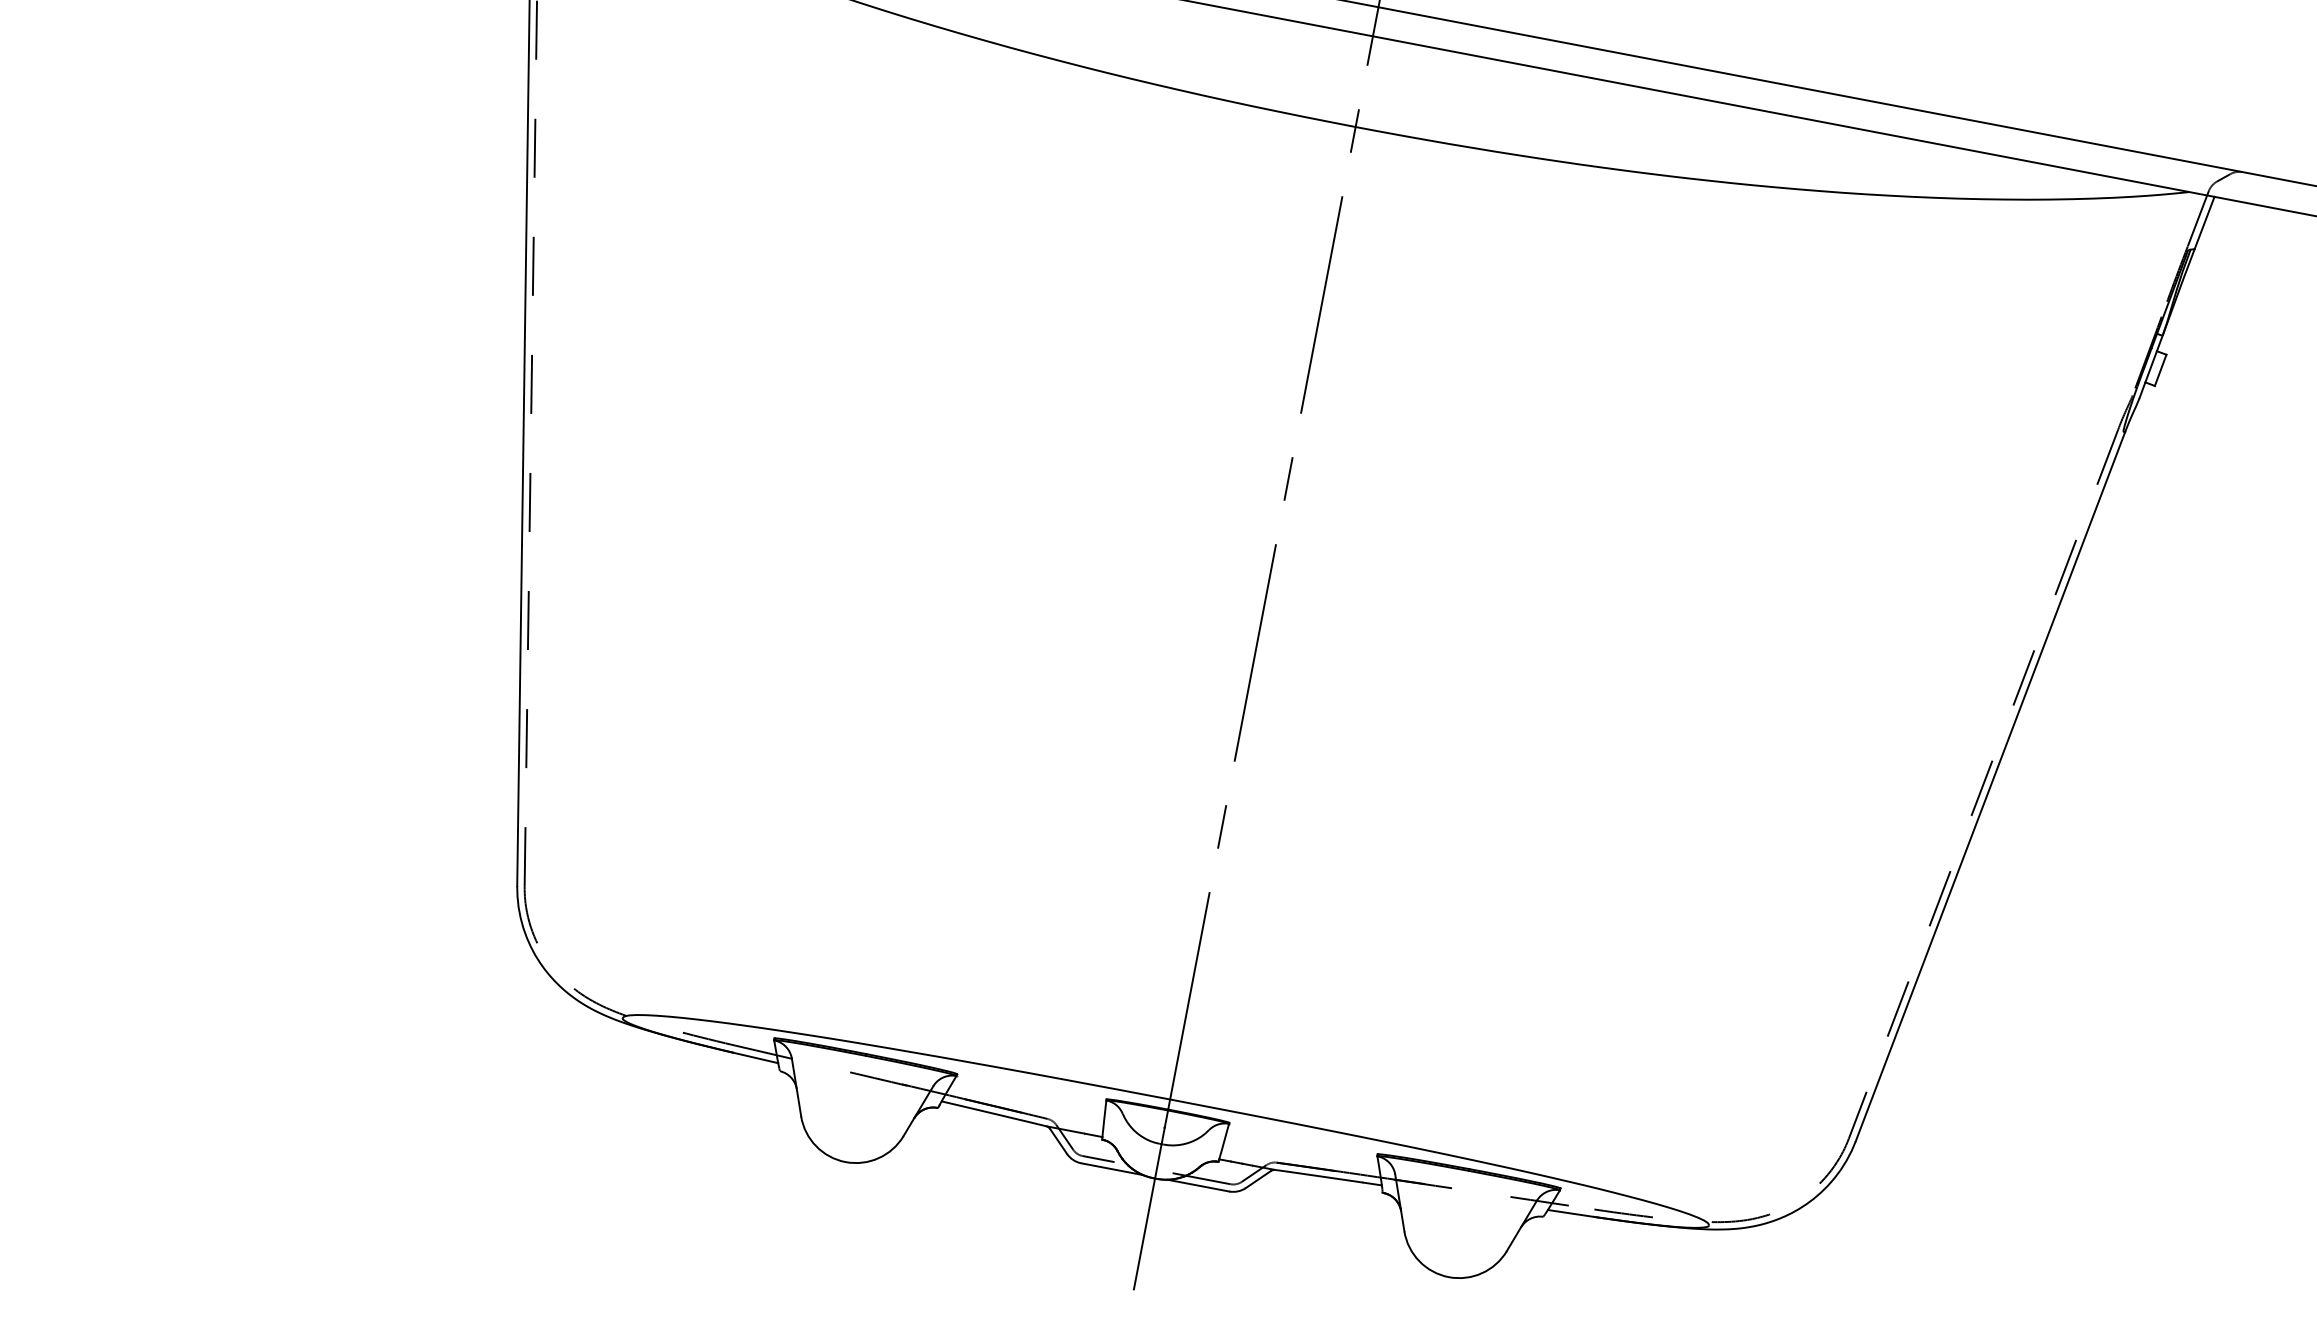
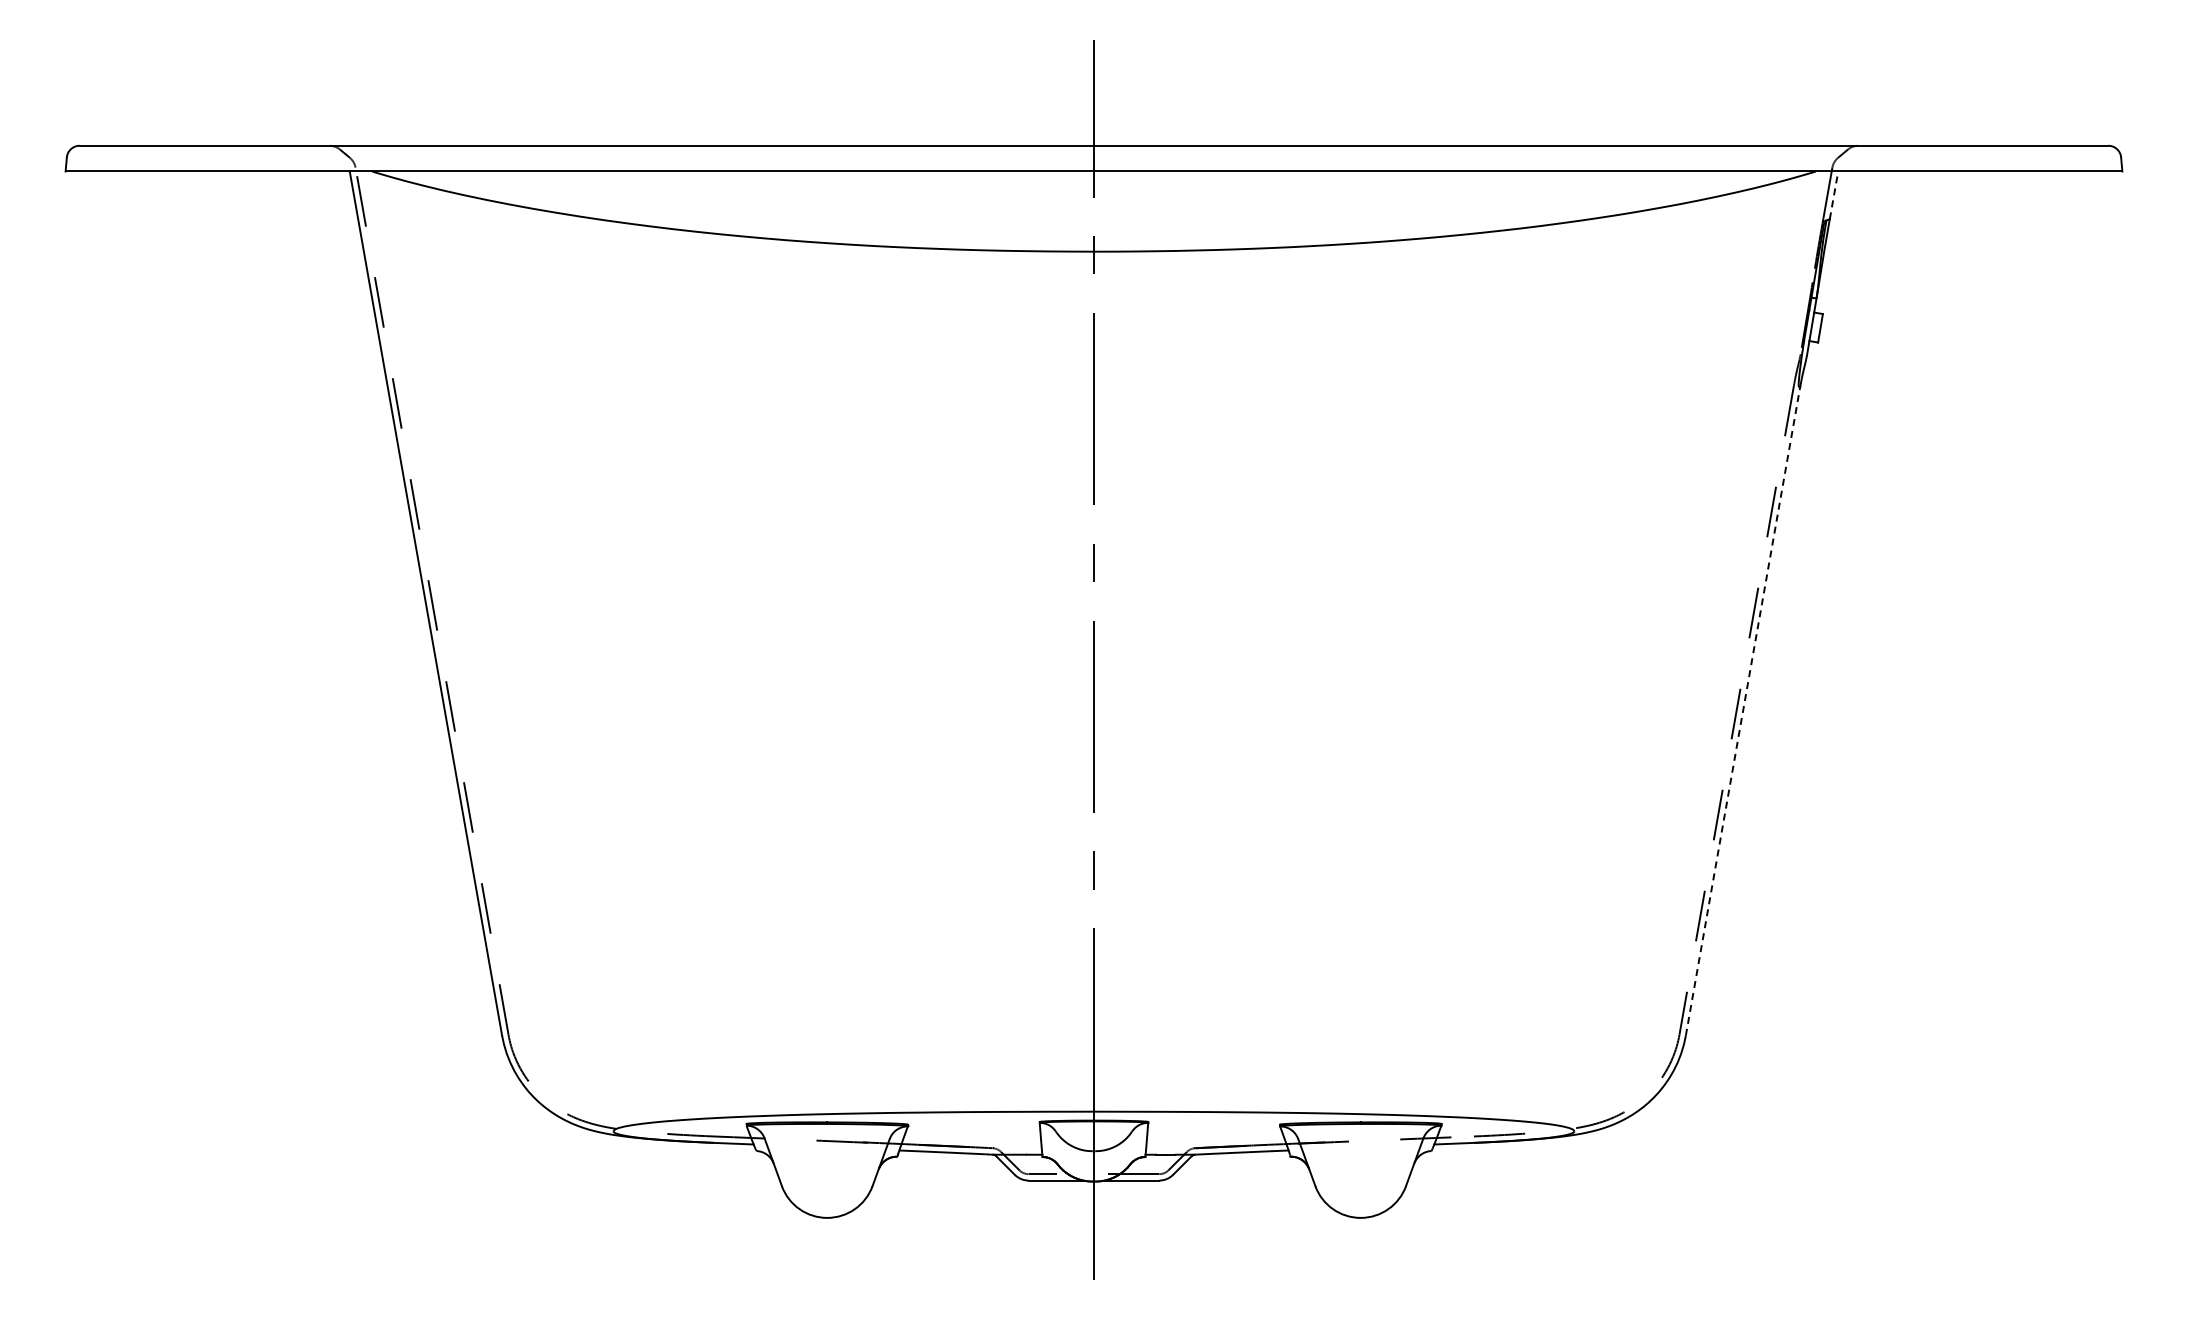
line: (2205, 222) -> (1834, 194), solid -> dashed
line: (1991, 785) -> (1743, 710), solid -> dashed

